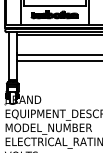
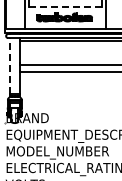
line: (55, 5) -> (65, 6), solid -> dashed
line: (8, 55) -> (10, 65), solid -> dashed

